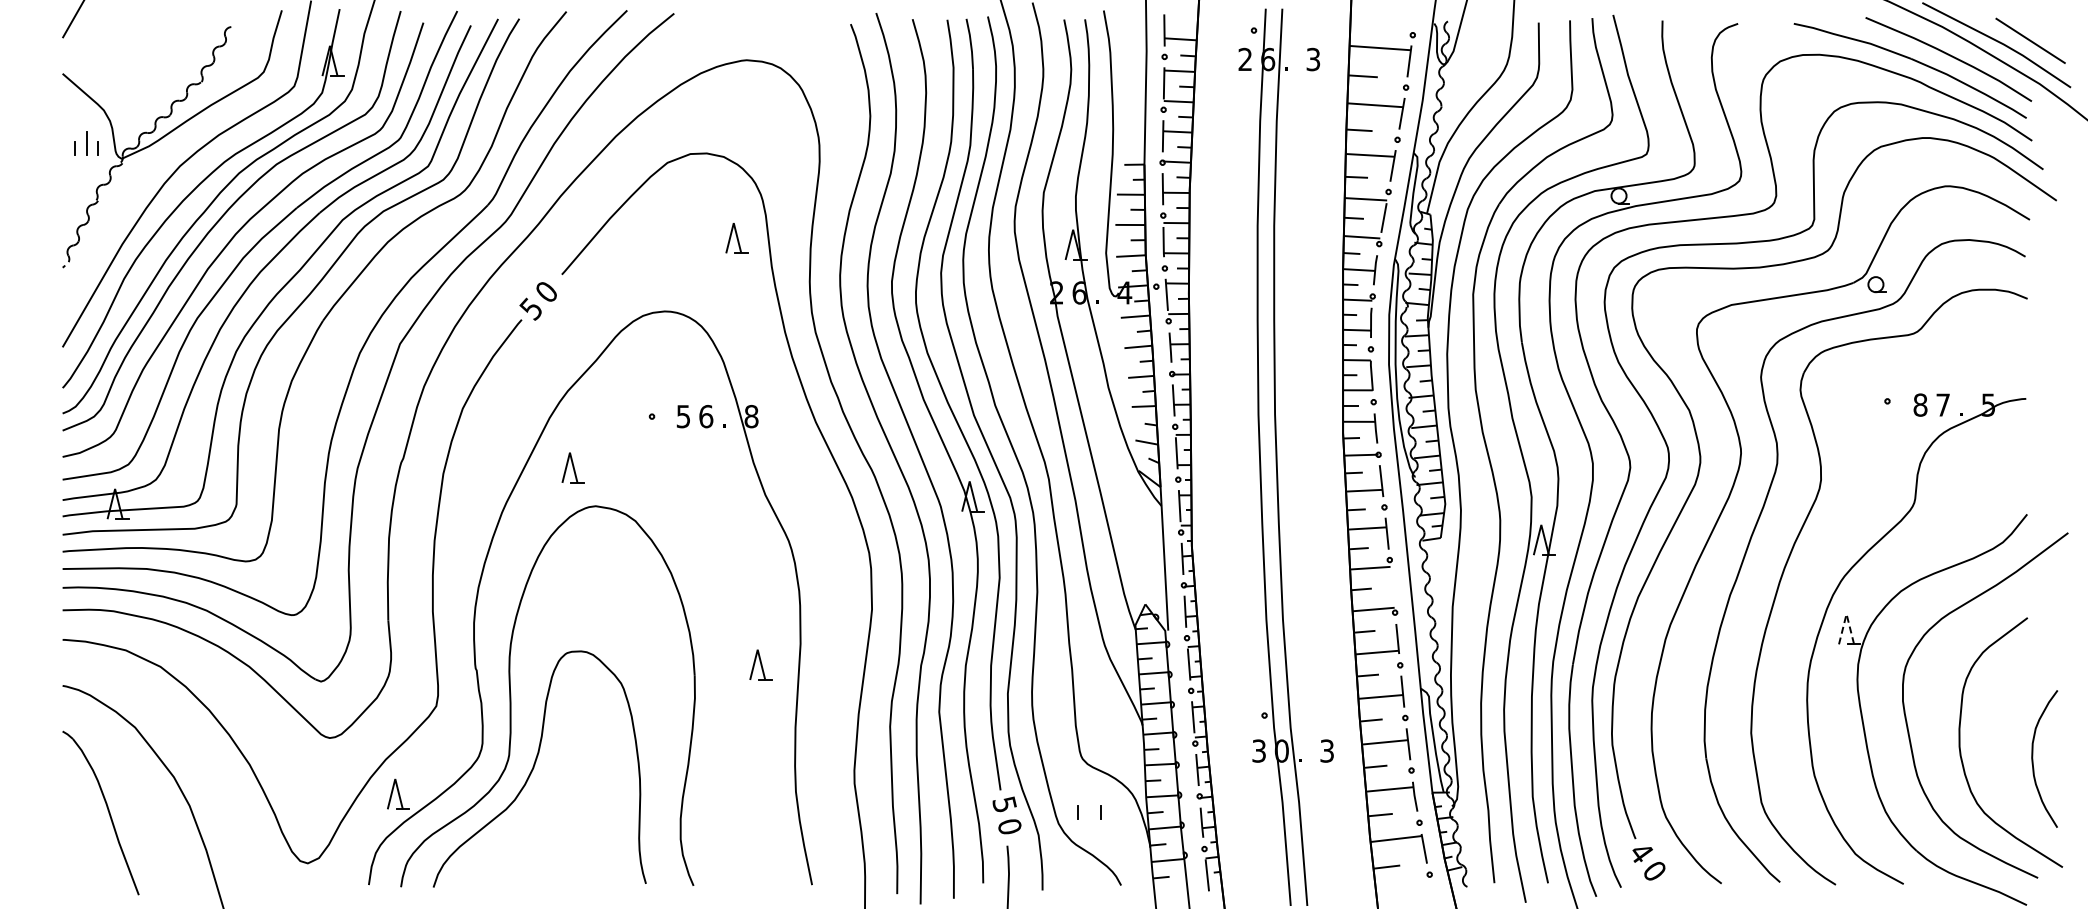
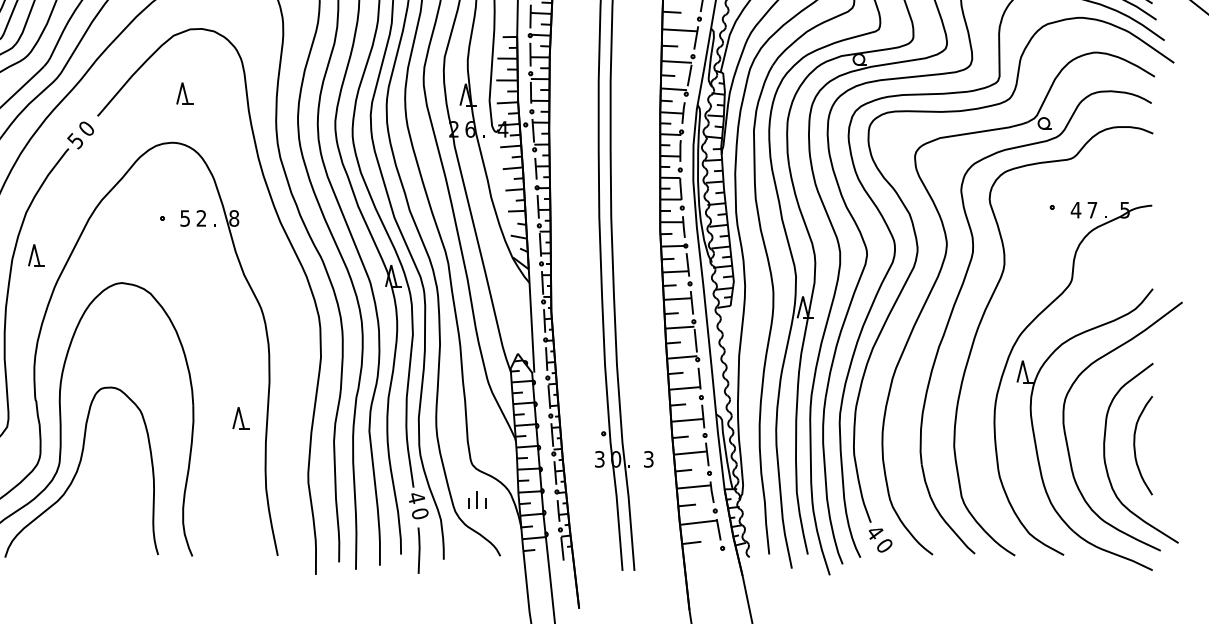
part: (736, 238) -> (184, 93), moved
text: (1920, 404) -> (1076, 209), 8 -> 4
text: (706, 416) -> (201, 218), 6 -> 2
part: (572, 467) -> (36, 255), moved
line: (1391, 586) -> (695, 340), added
line: (1846, 614) -> (1022, 360), dashed -> solid
part: (760, 664) -> (240, 417), moved
curve: (2033, 758) -> (1135, 445), moved
text: (1004, 804) -> (416, 497), 5 -> 4
line: (1088, 807) -> (476, 499), added

